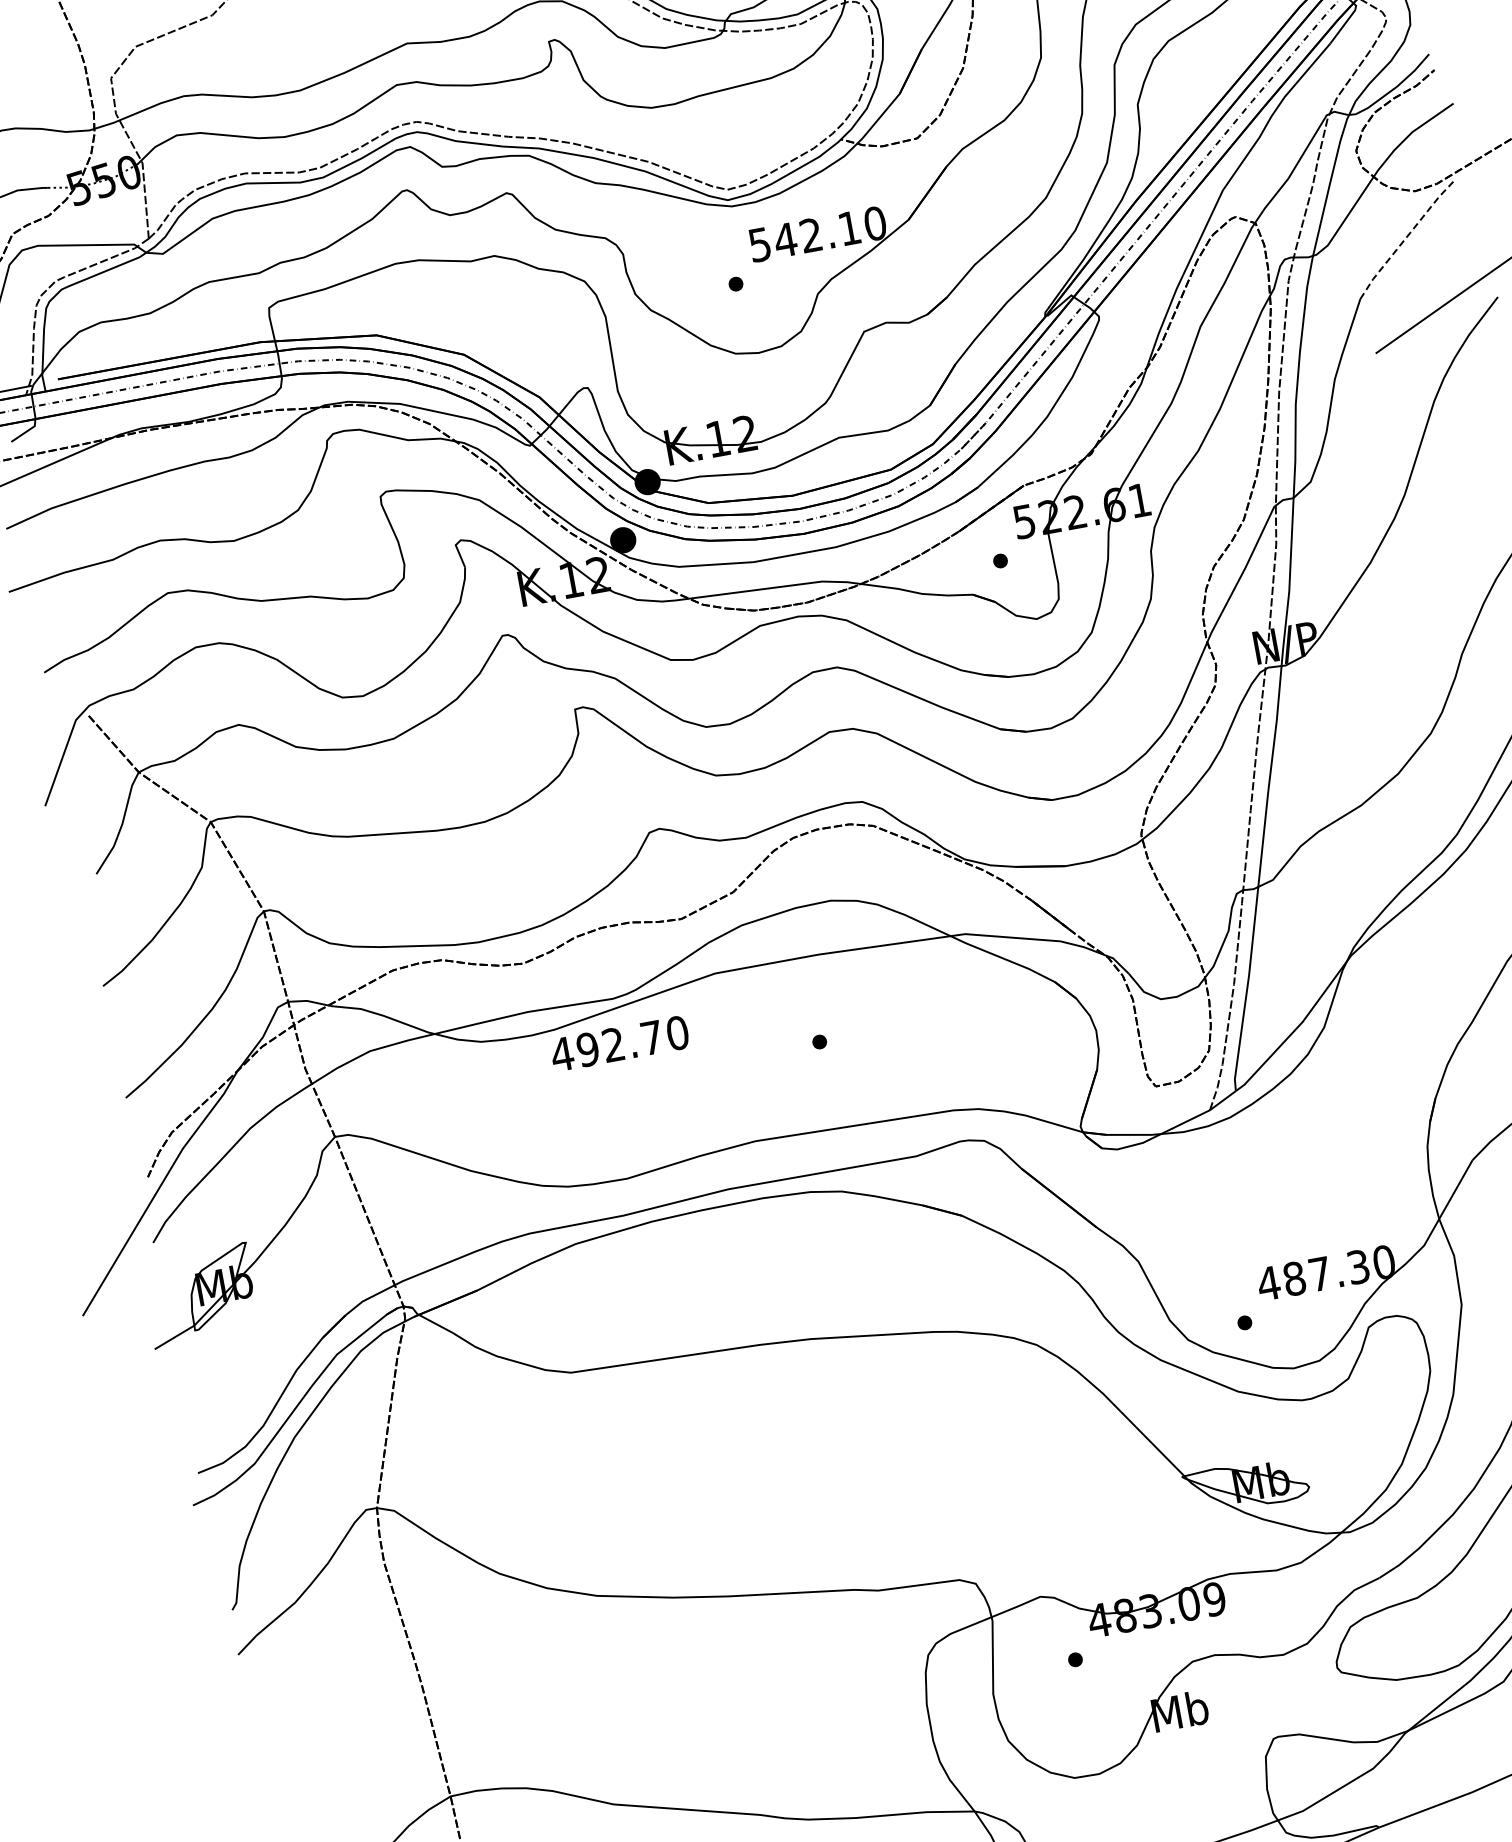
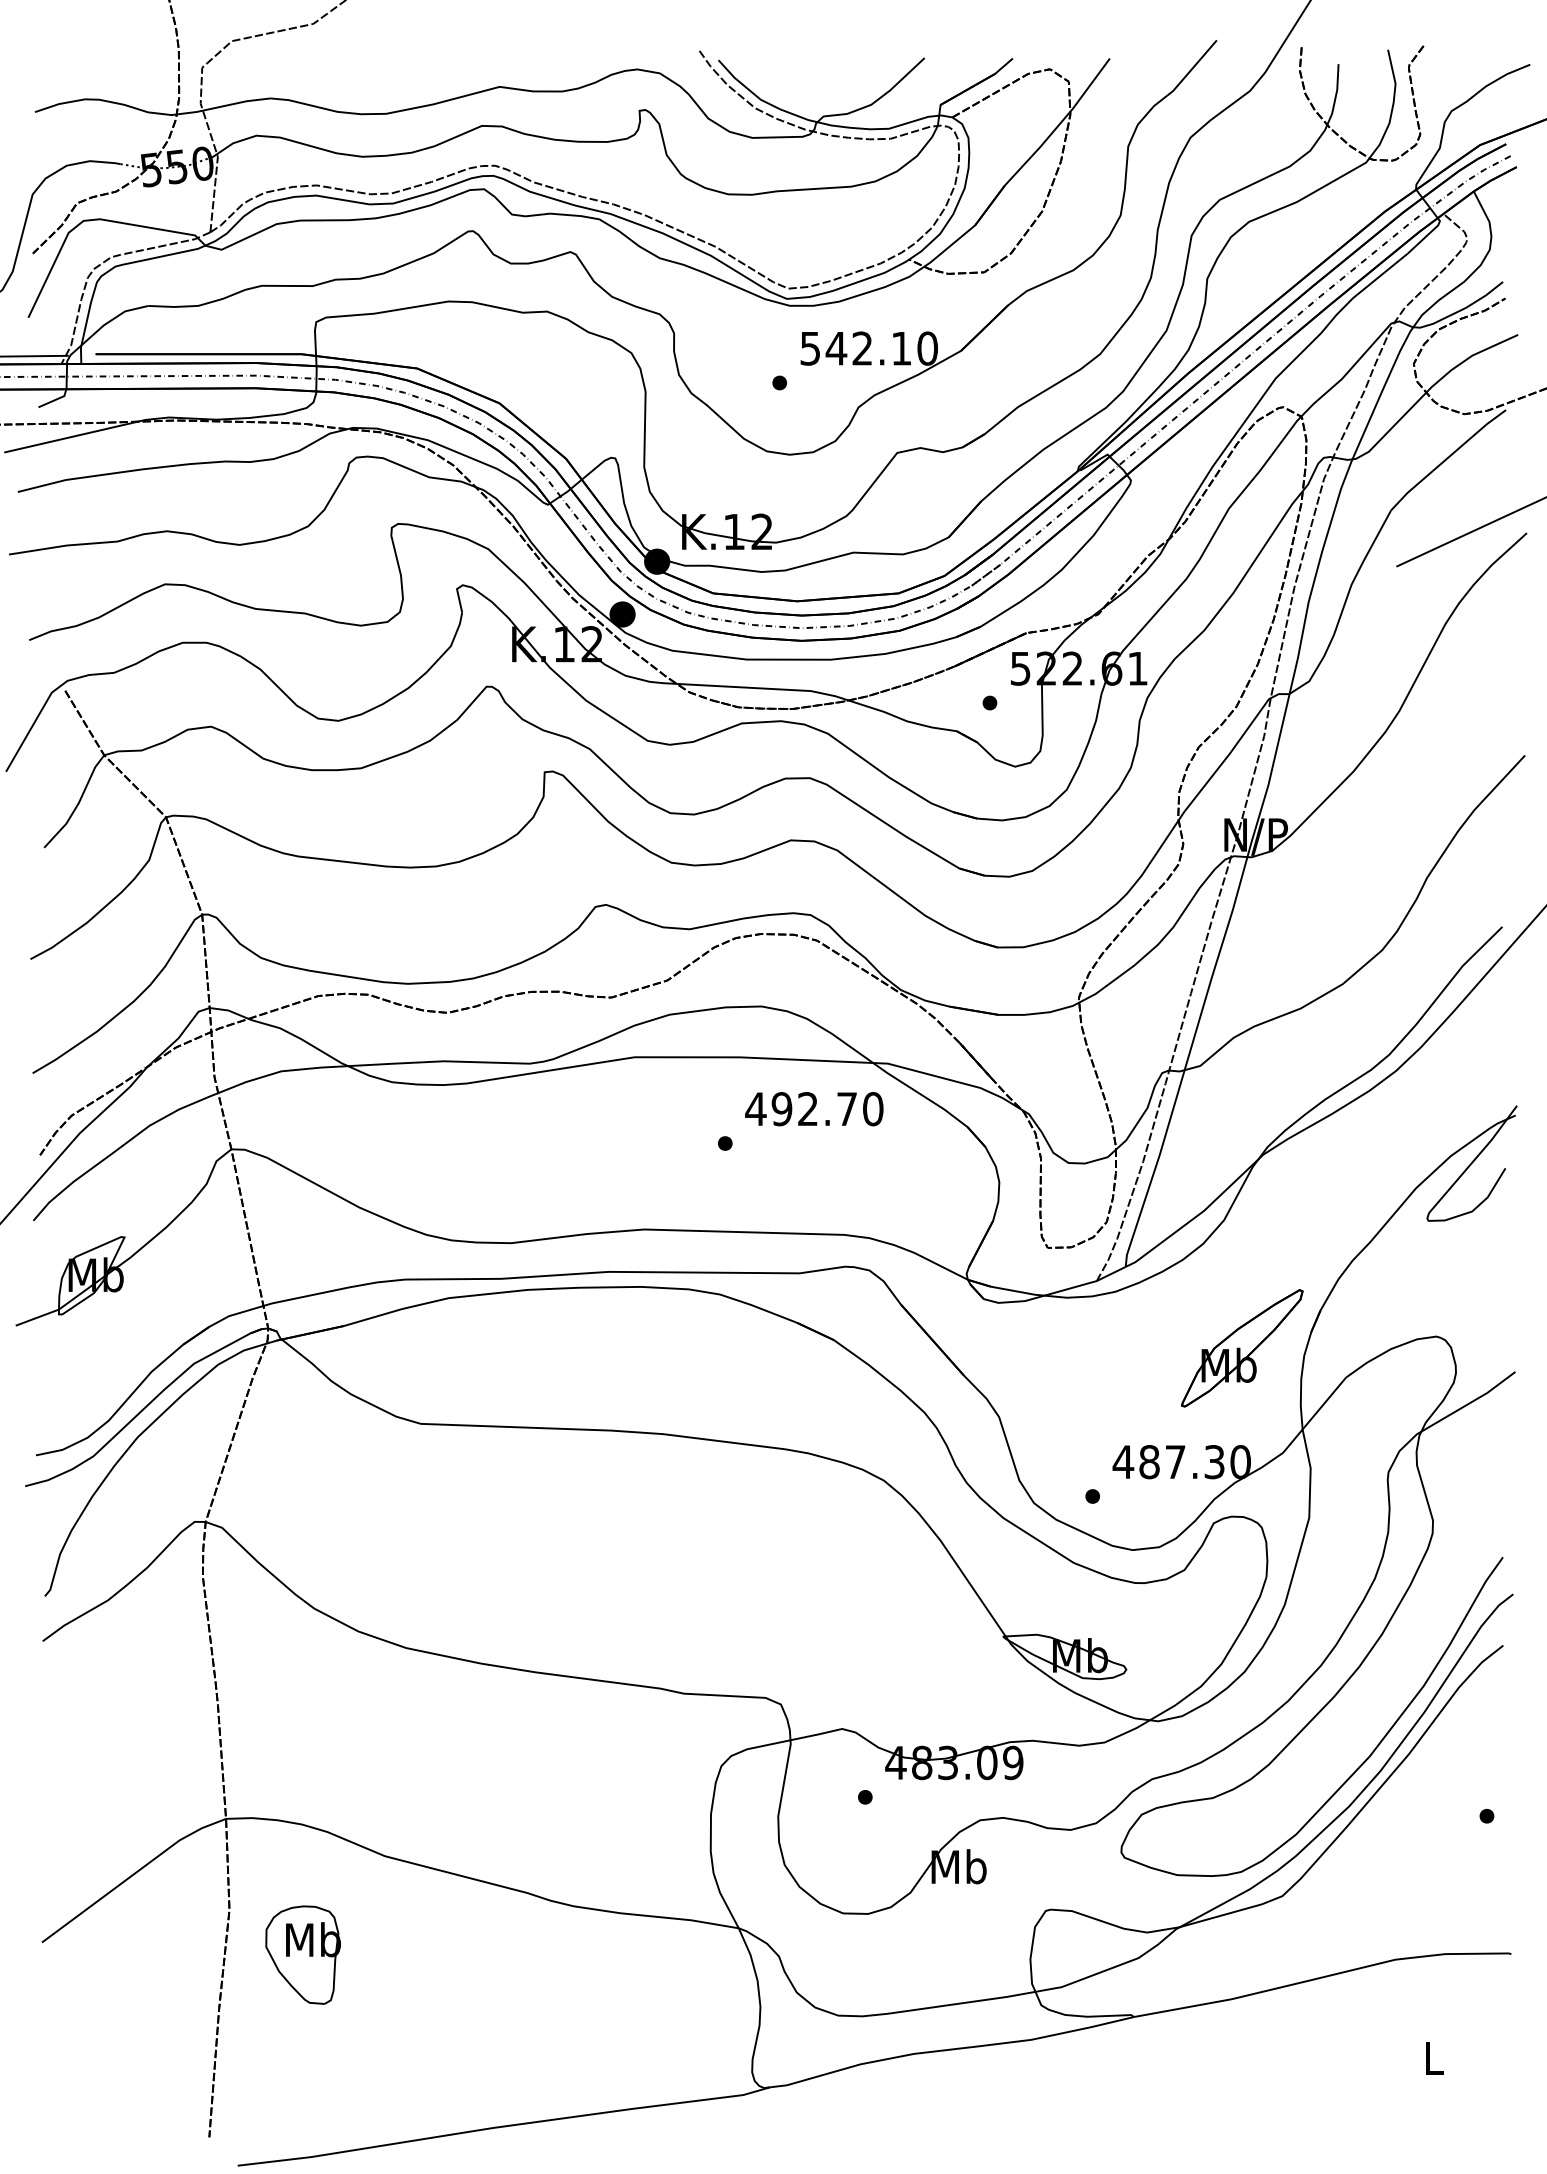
line: (1406, 237) -> (1447, 458), dashed -> solid
text: (620, 1044) -> (814, 1109), moved
part: (1365, 1150) -> (1242, 1348), added

